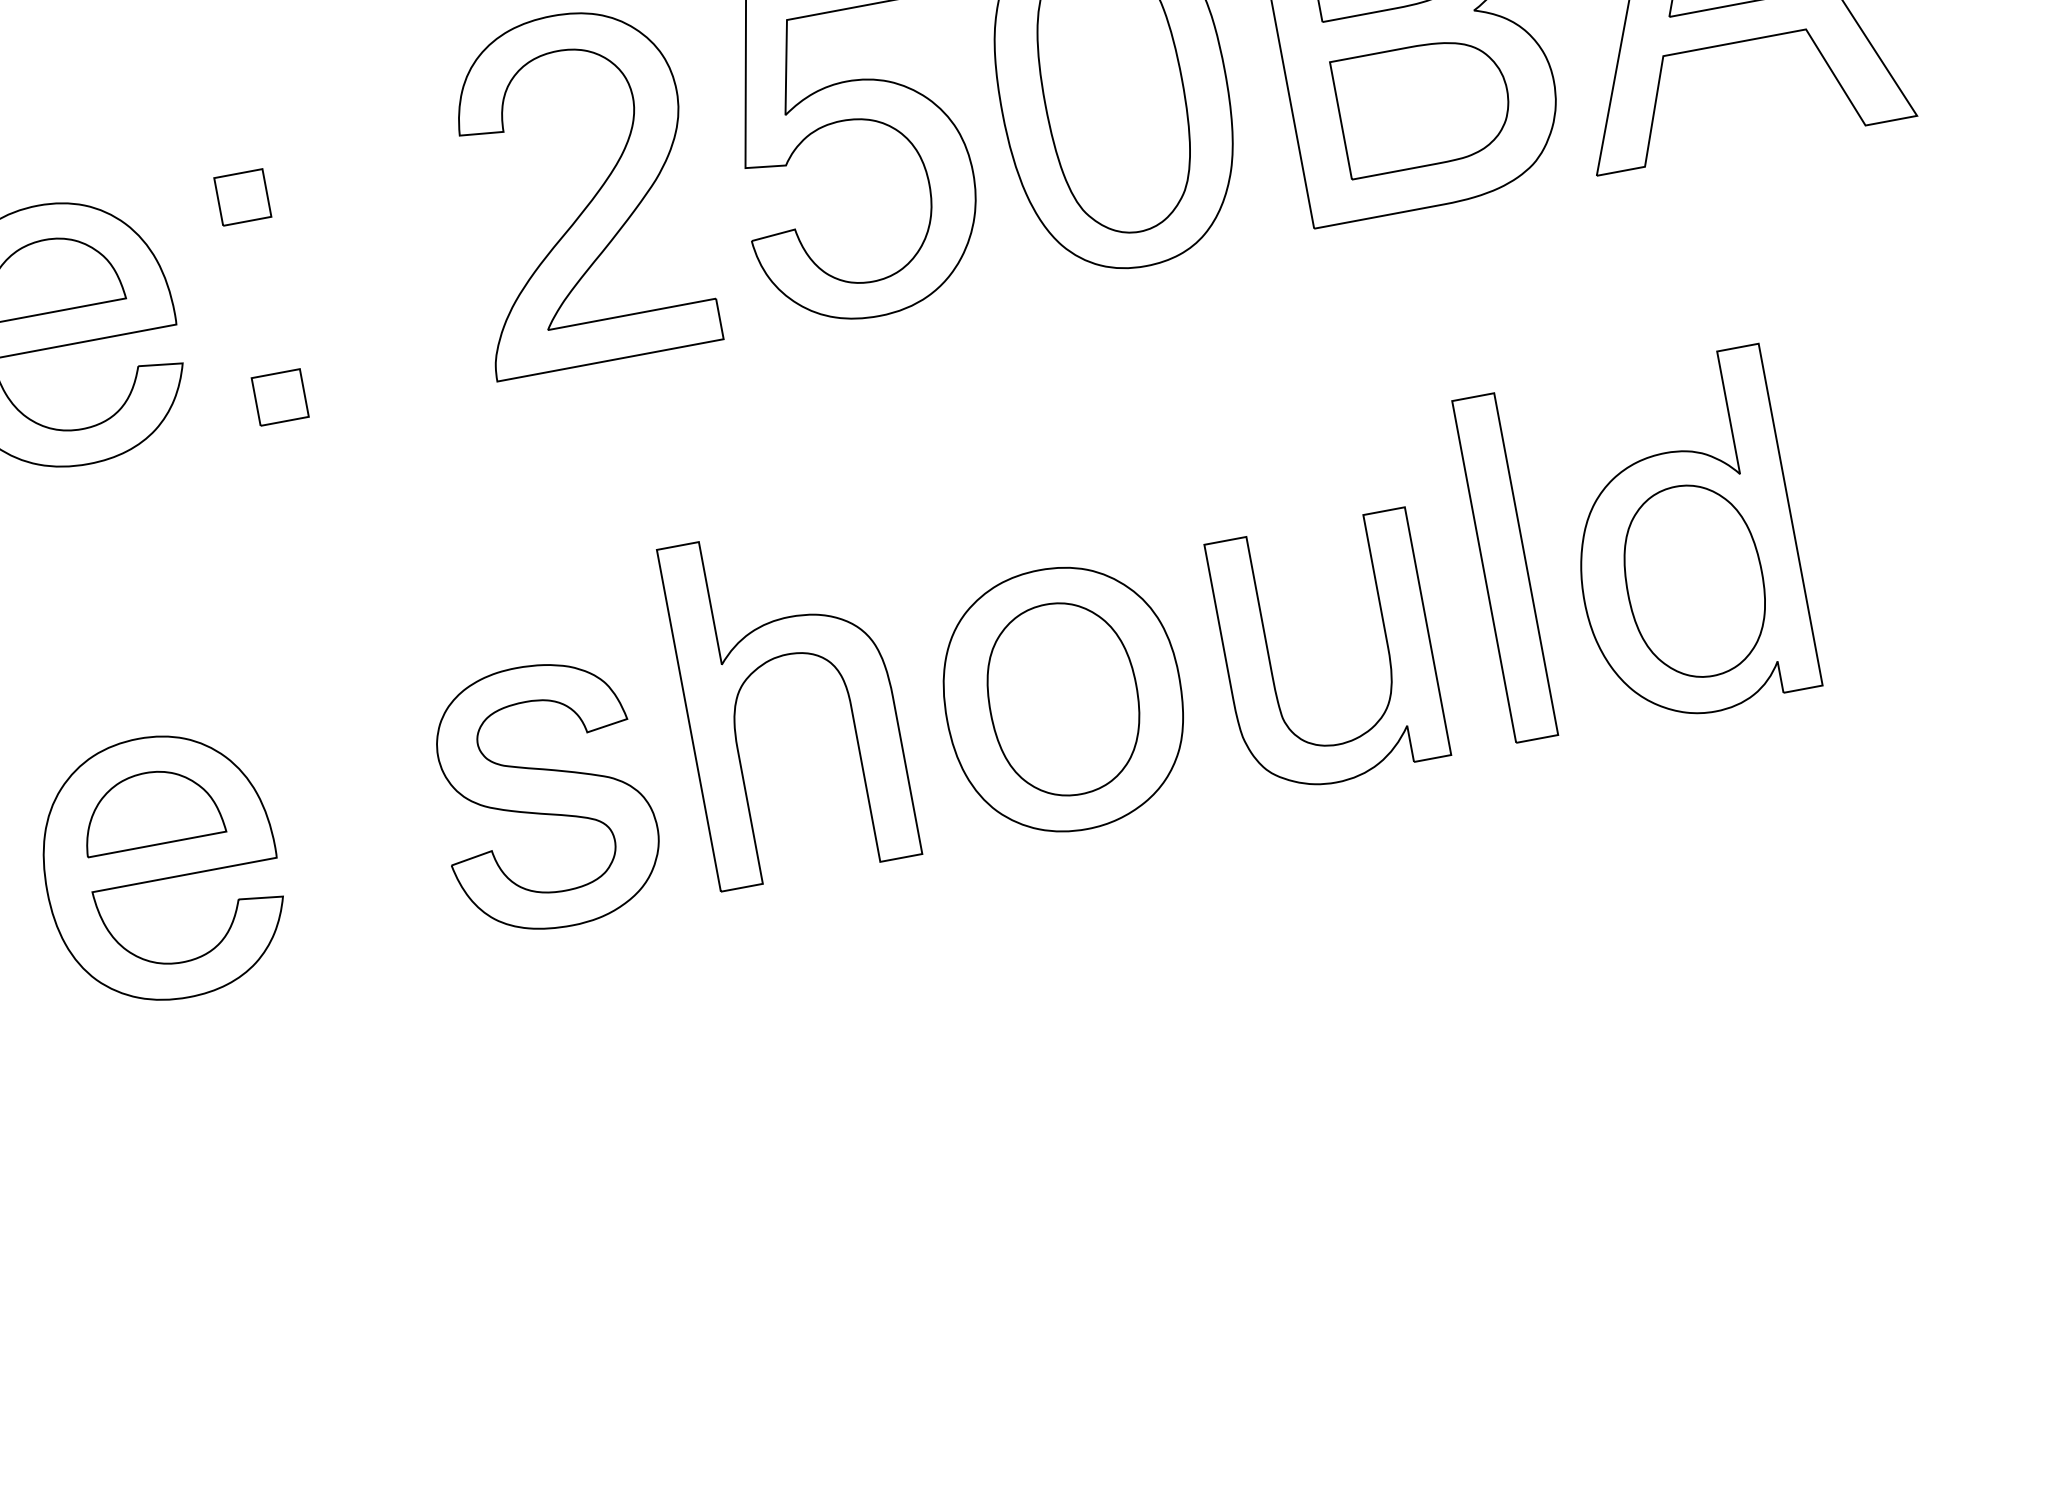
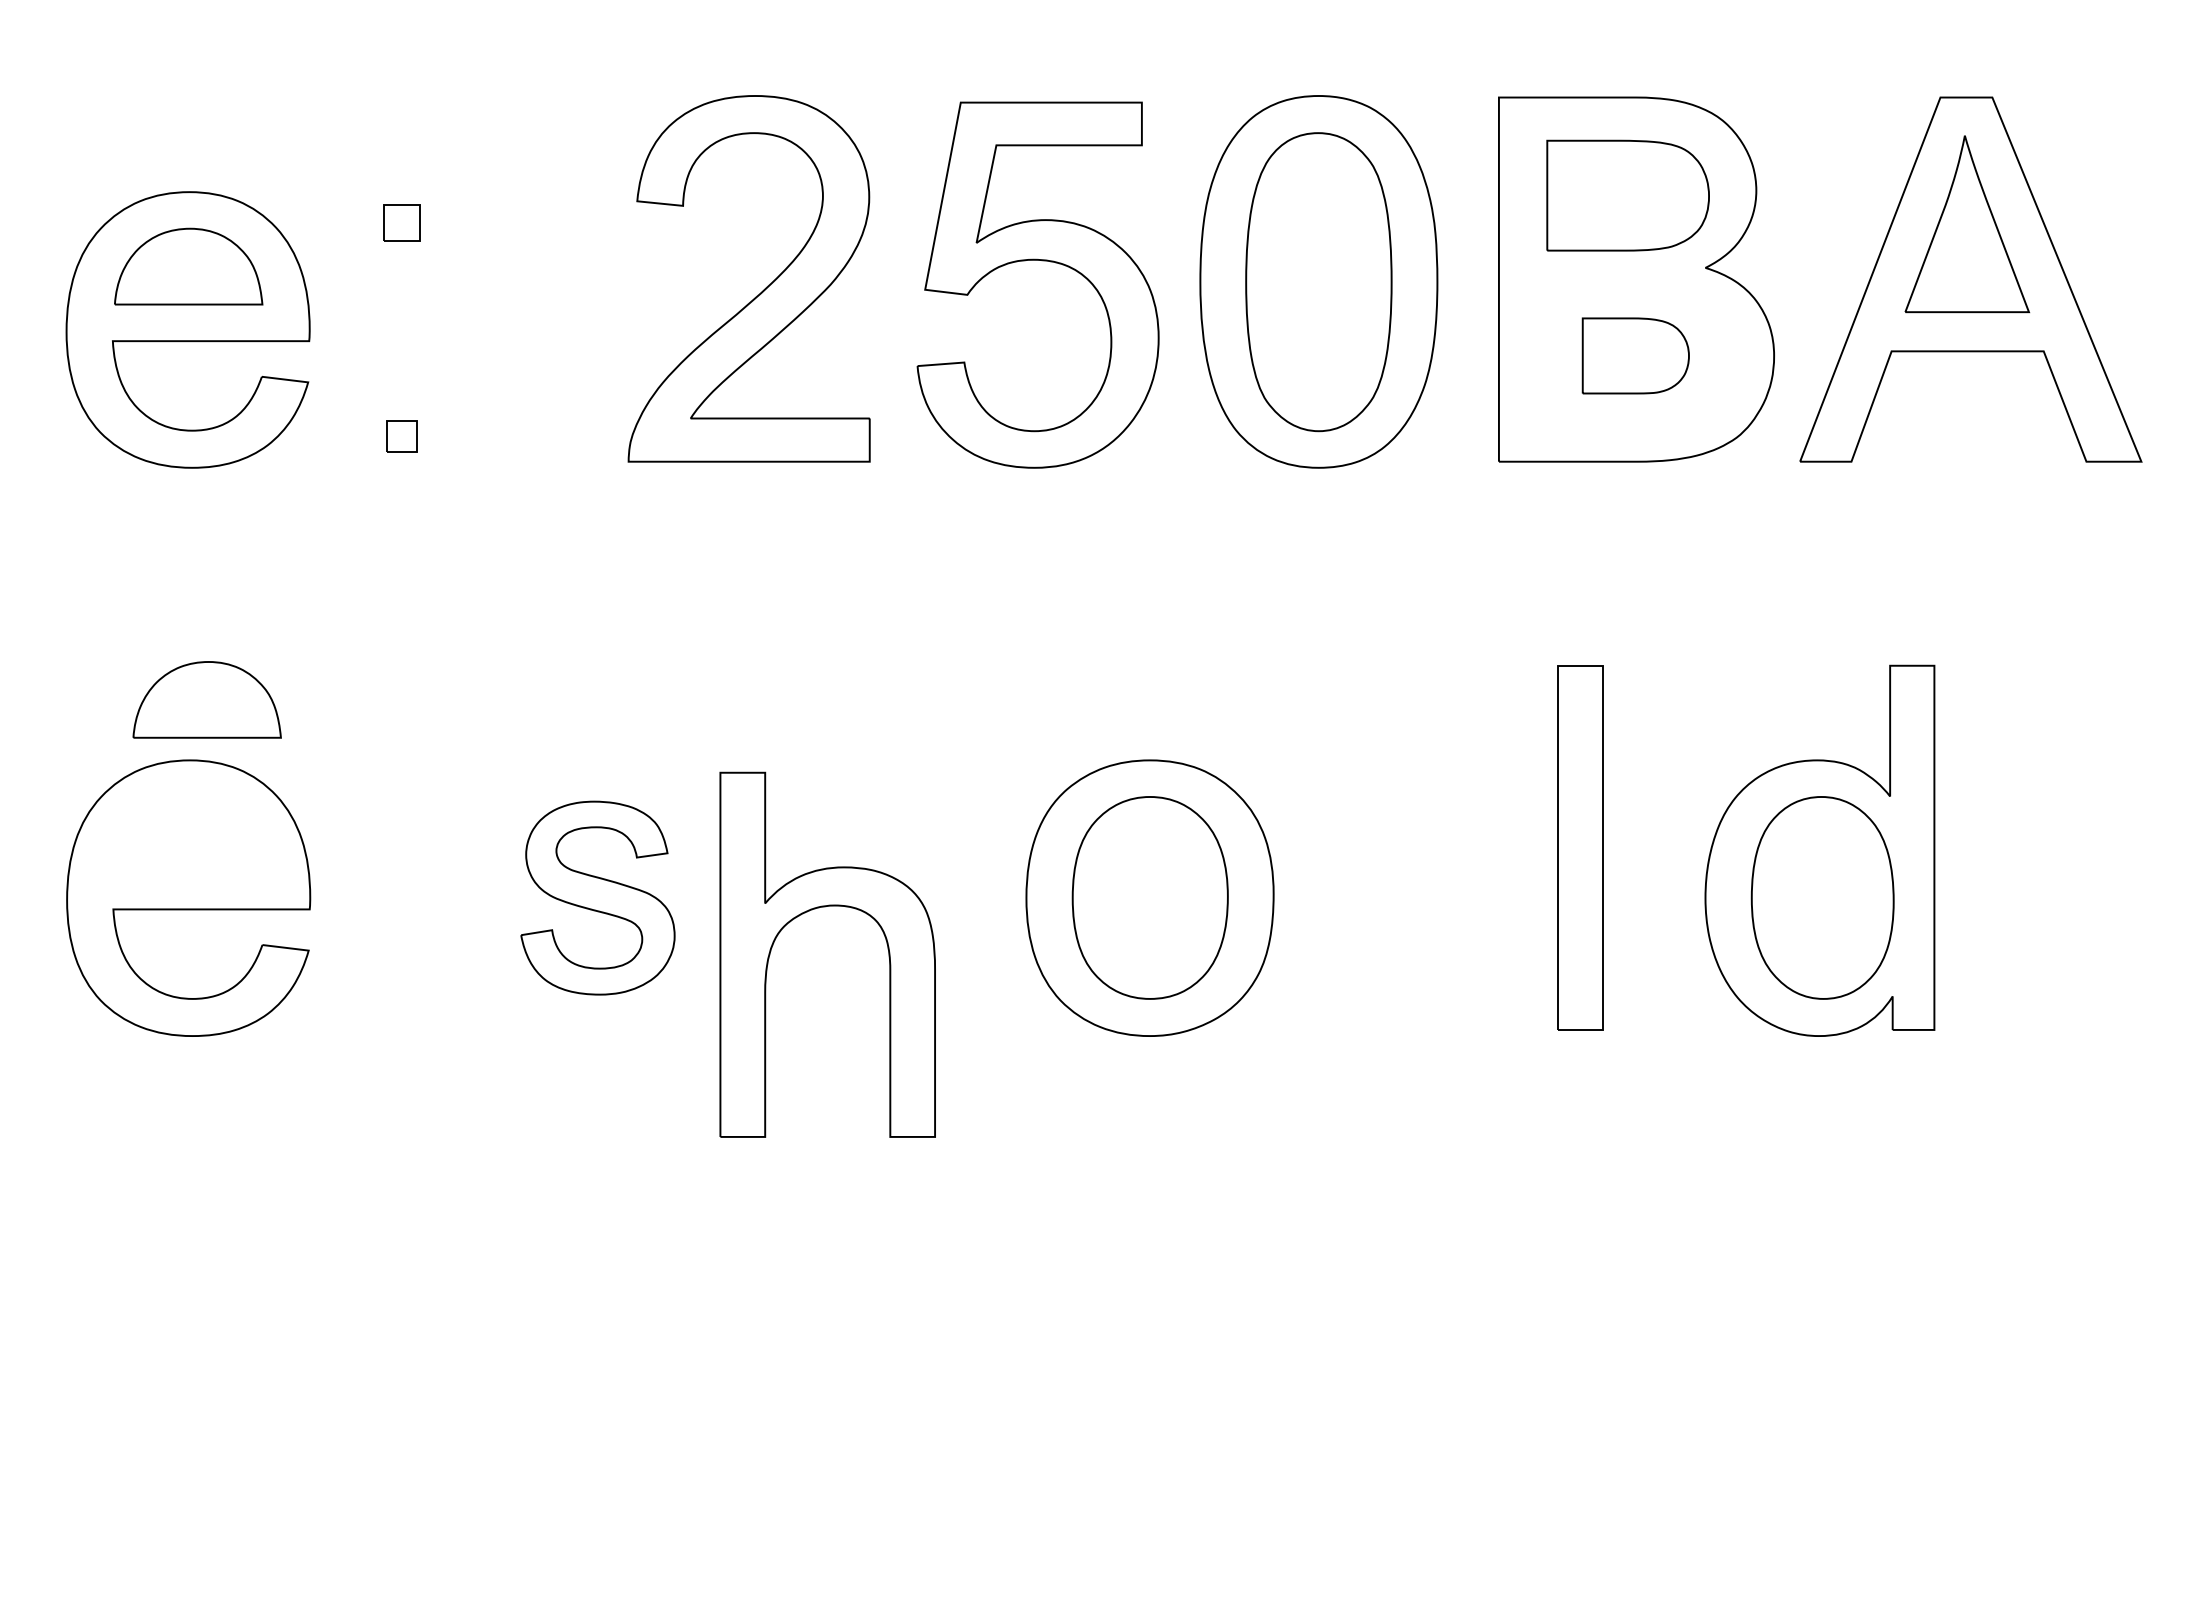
part: (1423, 105) -> (1635, 355), size x0.6
part: (242, 197) -> (401, 223), size x0.7
part: (279, 397) -> (401, 436), size x0.6
part: (1505, 567) -> (1580, 847), moved
part: (767, 663) -> (812, 910), moved
part: (1270, 663) -> (1370, 900), removed
part: (544, 796) -> (597, 897), size x0.7
part: (149, 808) -> (206, 699), moved

